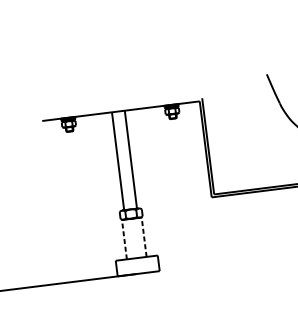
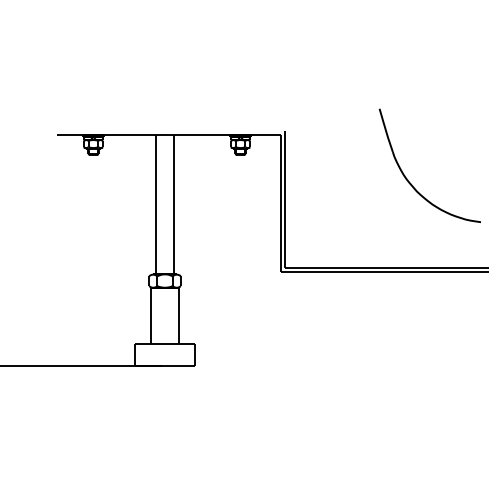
line: (144, 236) -> (179, 315), dashed -> solid
line: (124, 239) -> (151, 315), dashed -> solid

